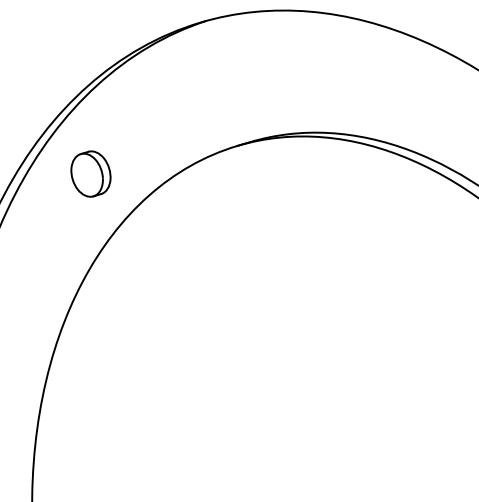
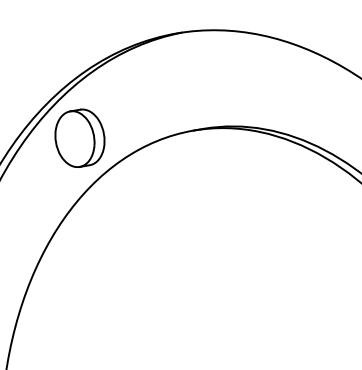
part: (90, 173) -> (79, 137), size x1.67

